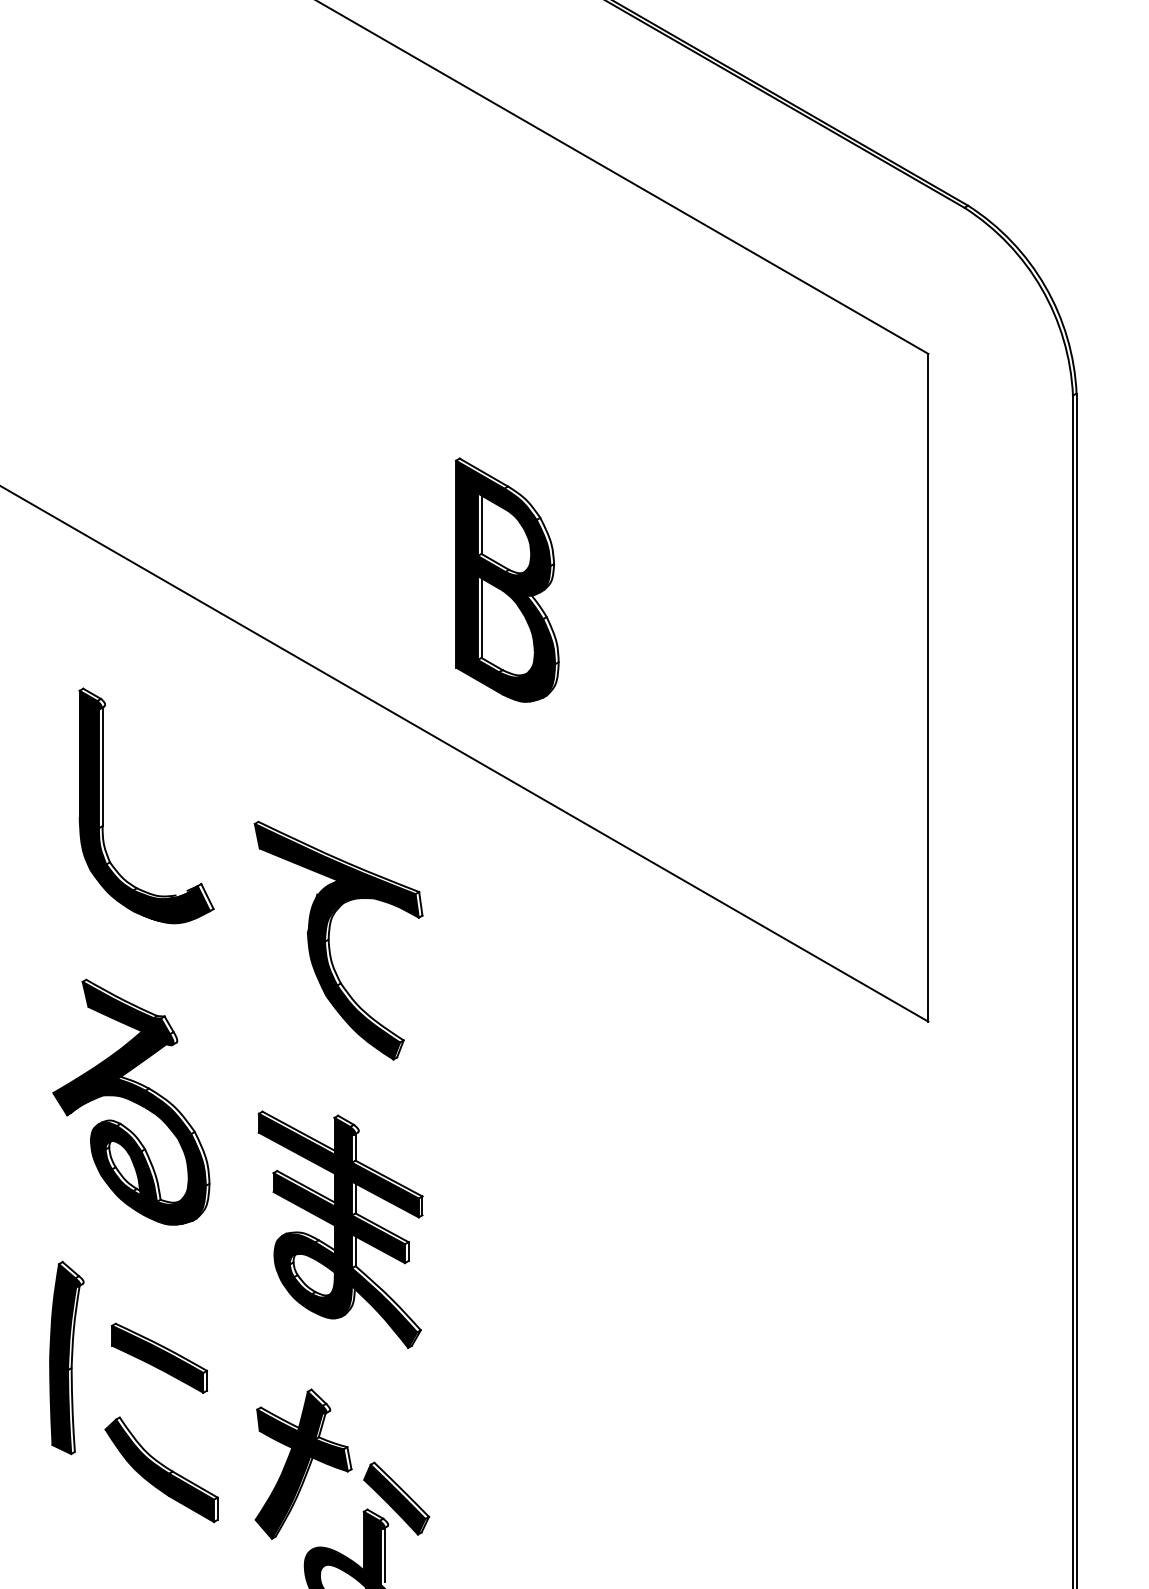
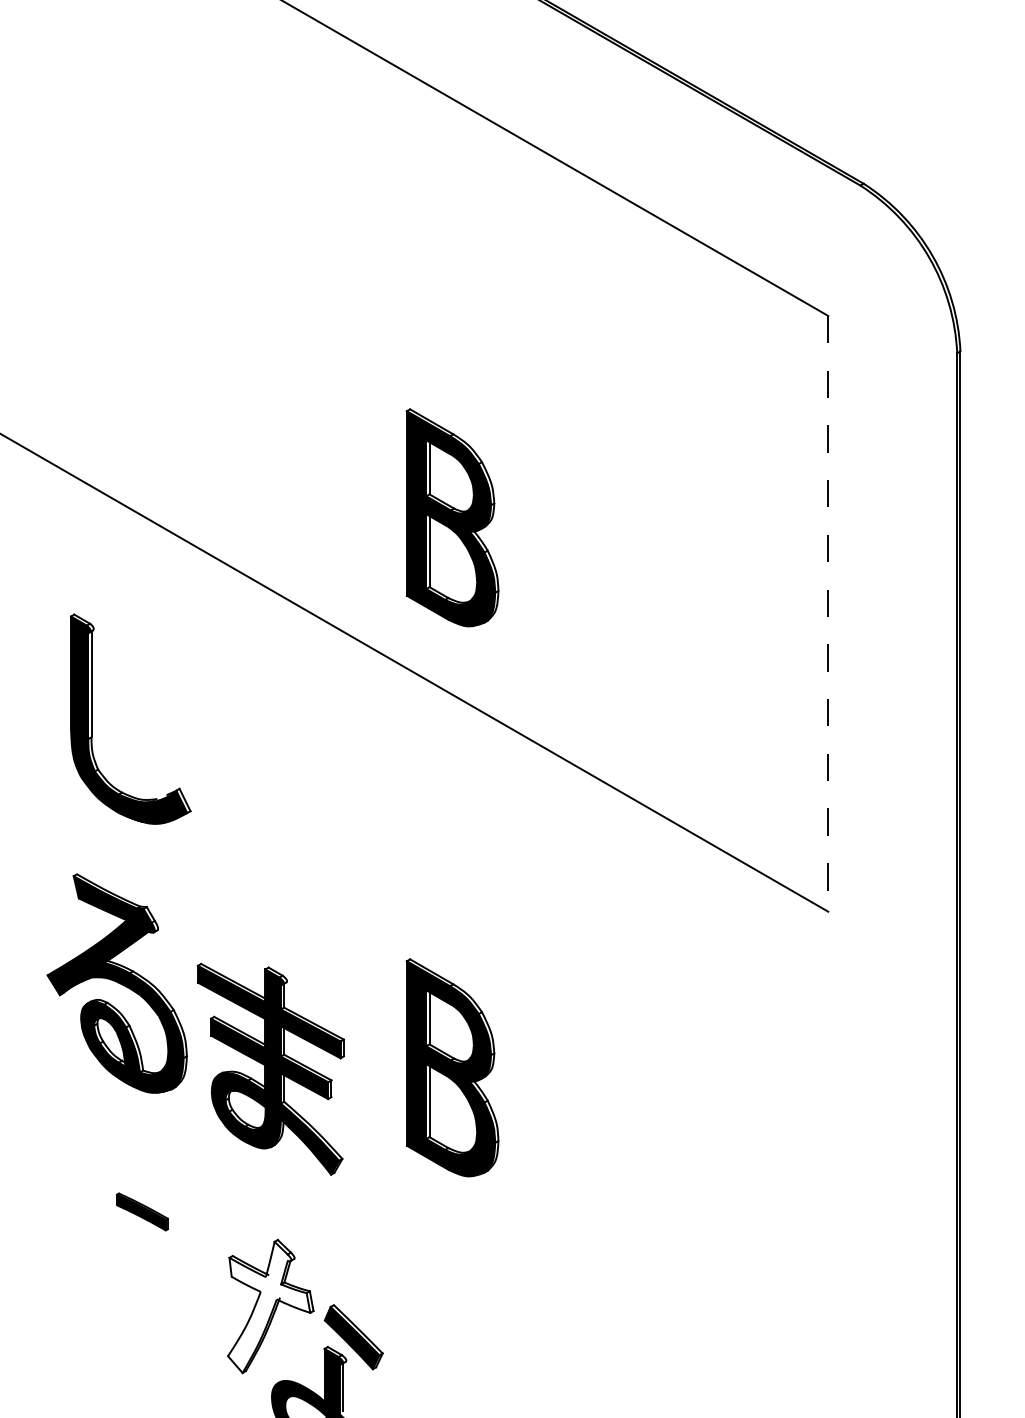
line: (928, 687) -> (828, 613), solid -> dashed
part: (330, 940) -> (294, 839), removed
part: (507, 1196) -> (452, 1067), added
part: (340, 1228) -> (270, 1068), moved
part: (66, 1357) -> (59, 1211), removed
part: (159, 1357) -> (142, 1211), size x0.6
fill: (302, 1465) -> (269, 1307), removed
part: (162, 1469) -> (144, 1311), removed

